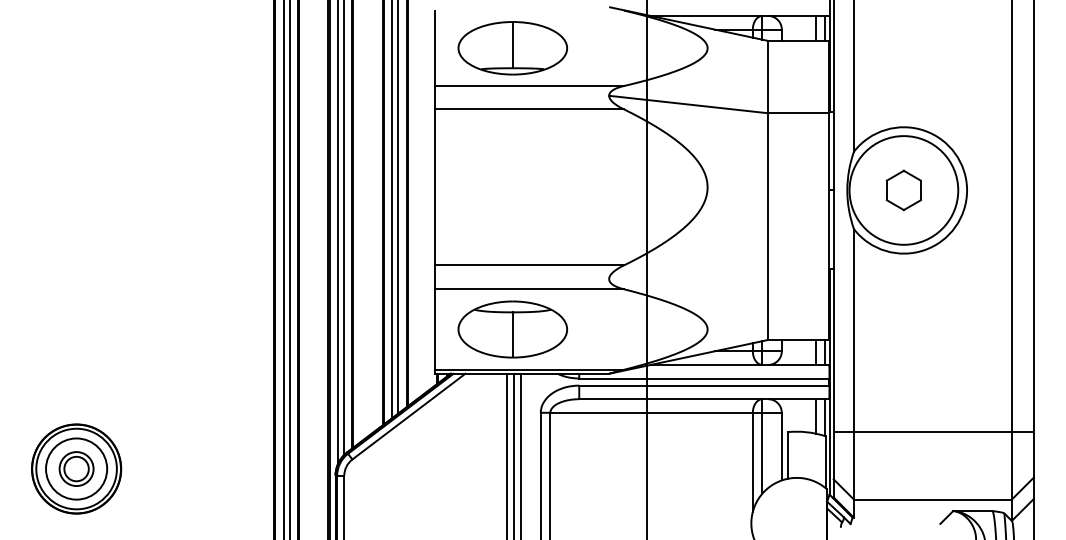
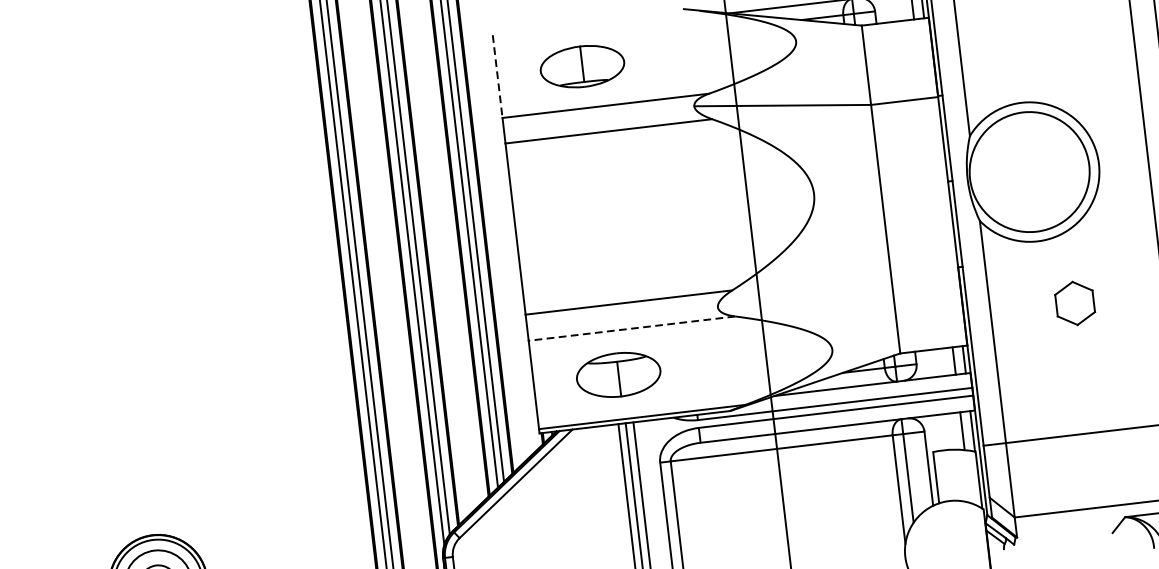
line: (435, 48) -> (497, 76), solid -> dashed
part: (512, 48) -> (582, 66), size x0.7
part: (903, 190) -> (1074, 303), moved
line: (529, 289) -> (631, 328), solid -> dashed
part: (512, 329) -> (618, 374), size x0.7

